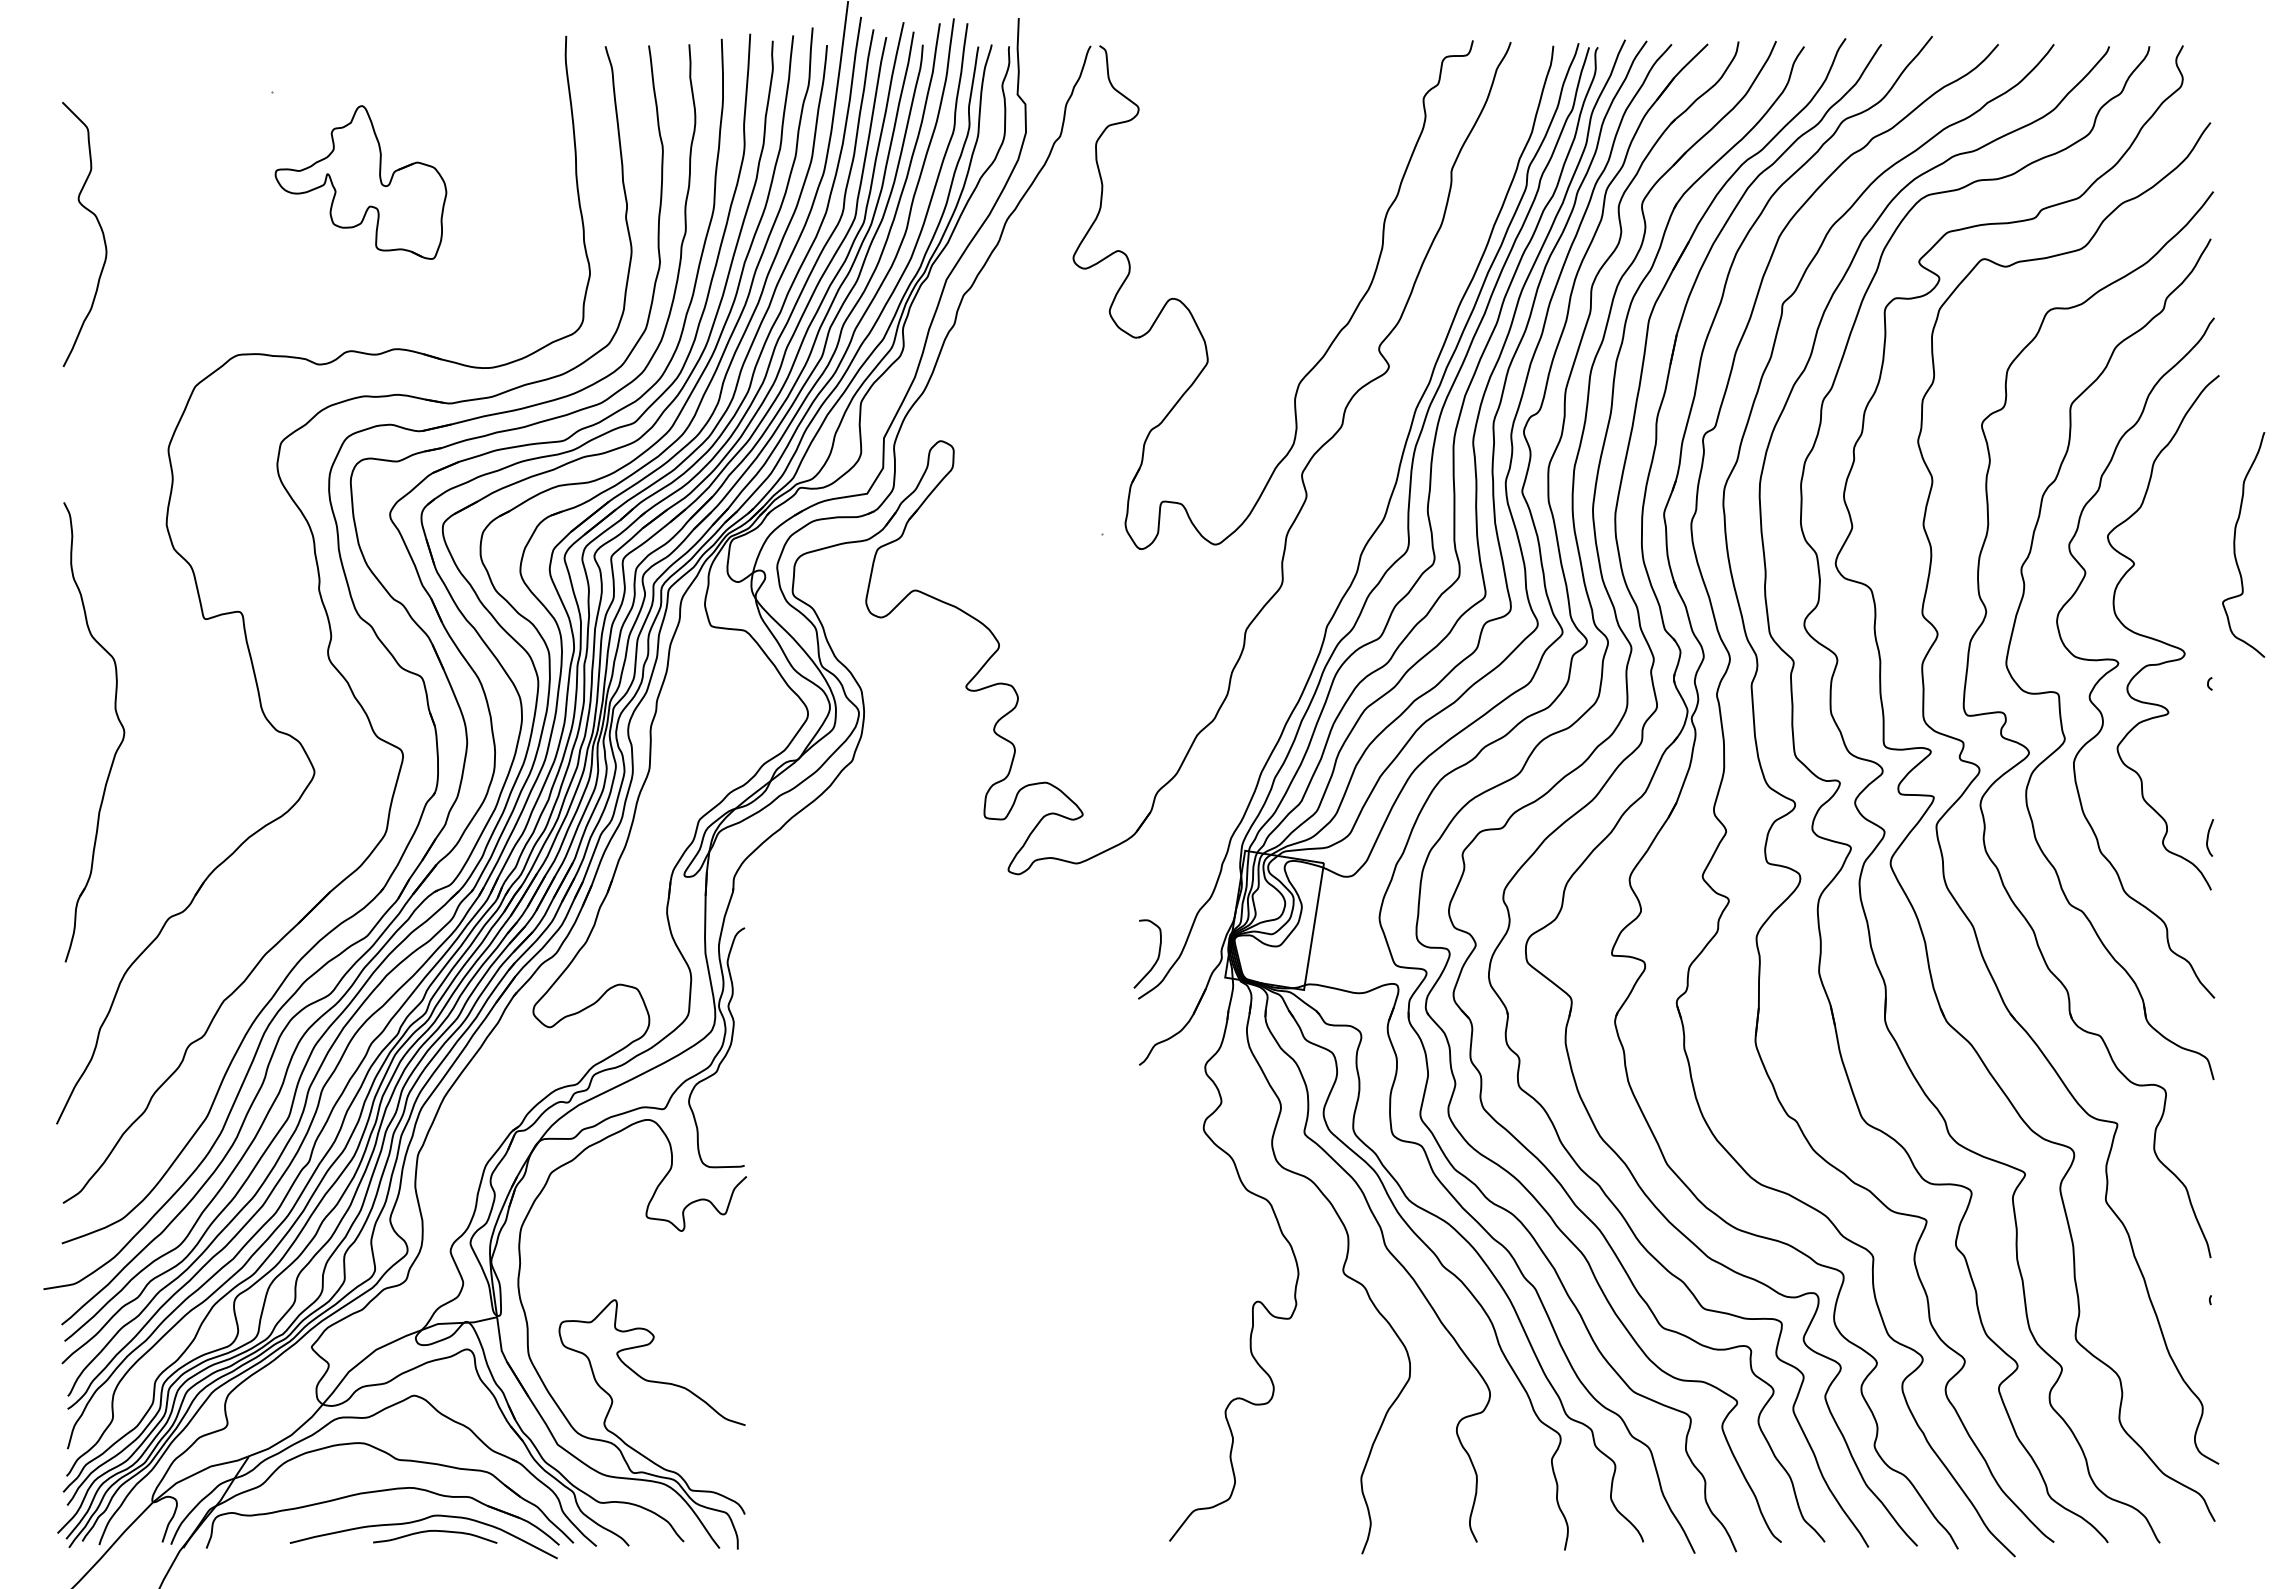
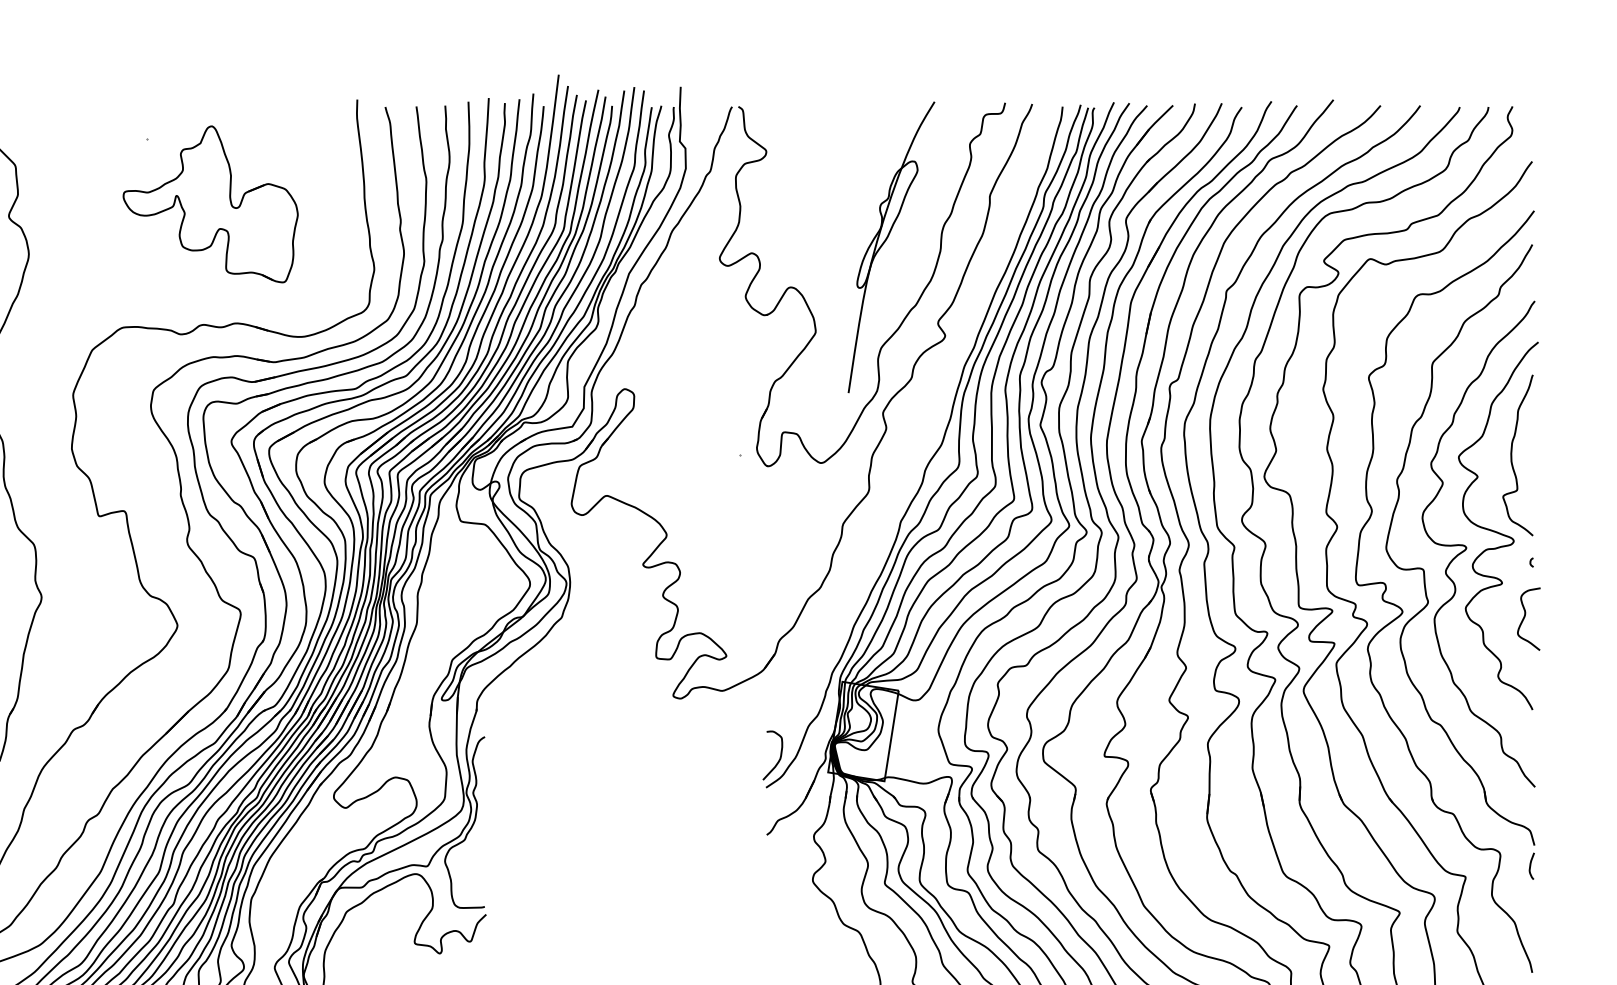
part: (360, 182) -> (210, 204), size x1.43
part: (1304, 236) -> (884, 242), added
curve: (2235, 544) -> (1512, 455), moved
curve: (2200, 760) -> (1525, 617), added
curve: (2208, 837) -> (1530, 865), moved

